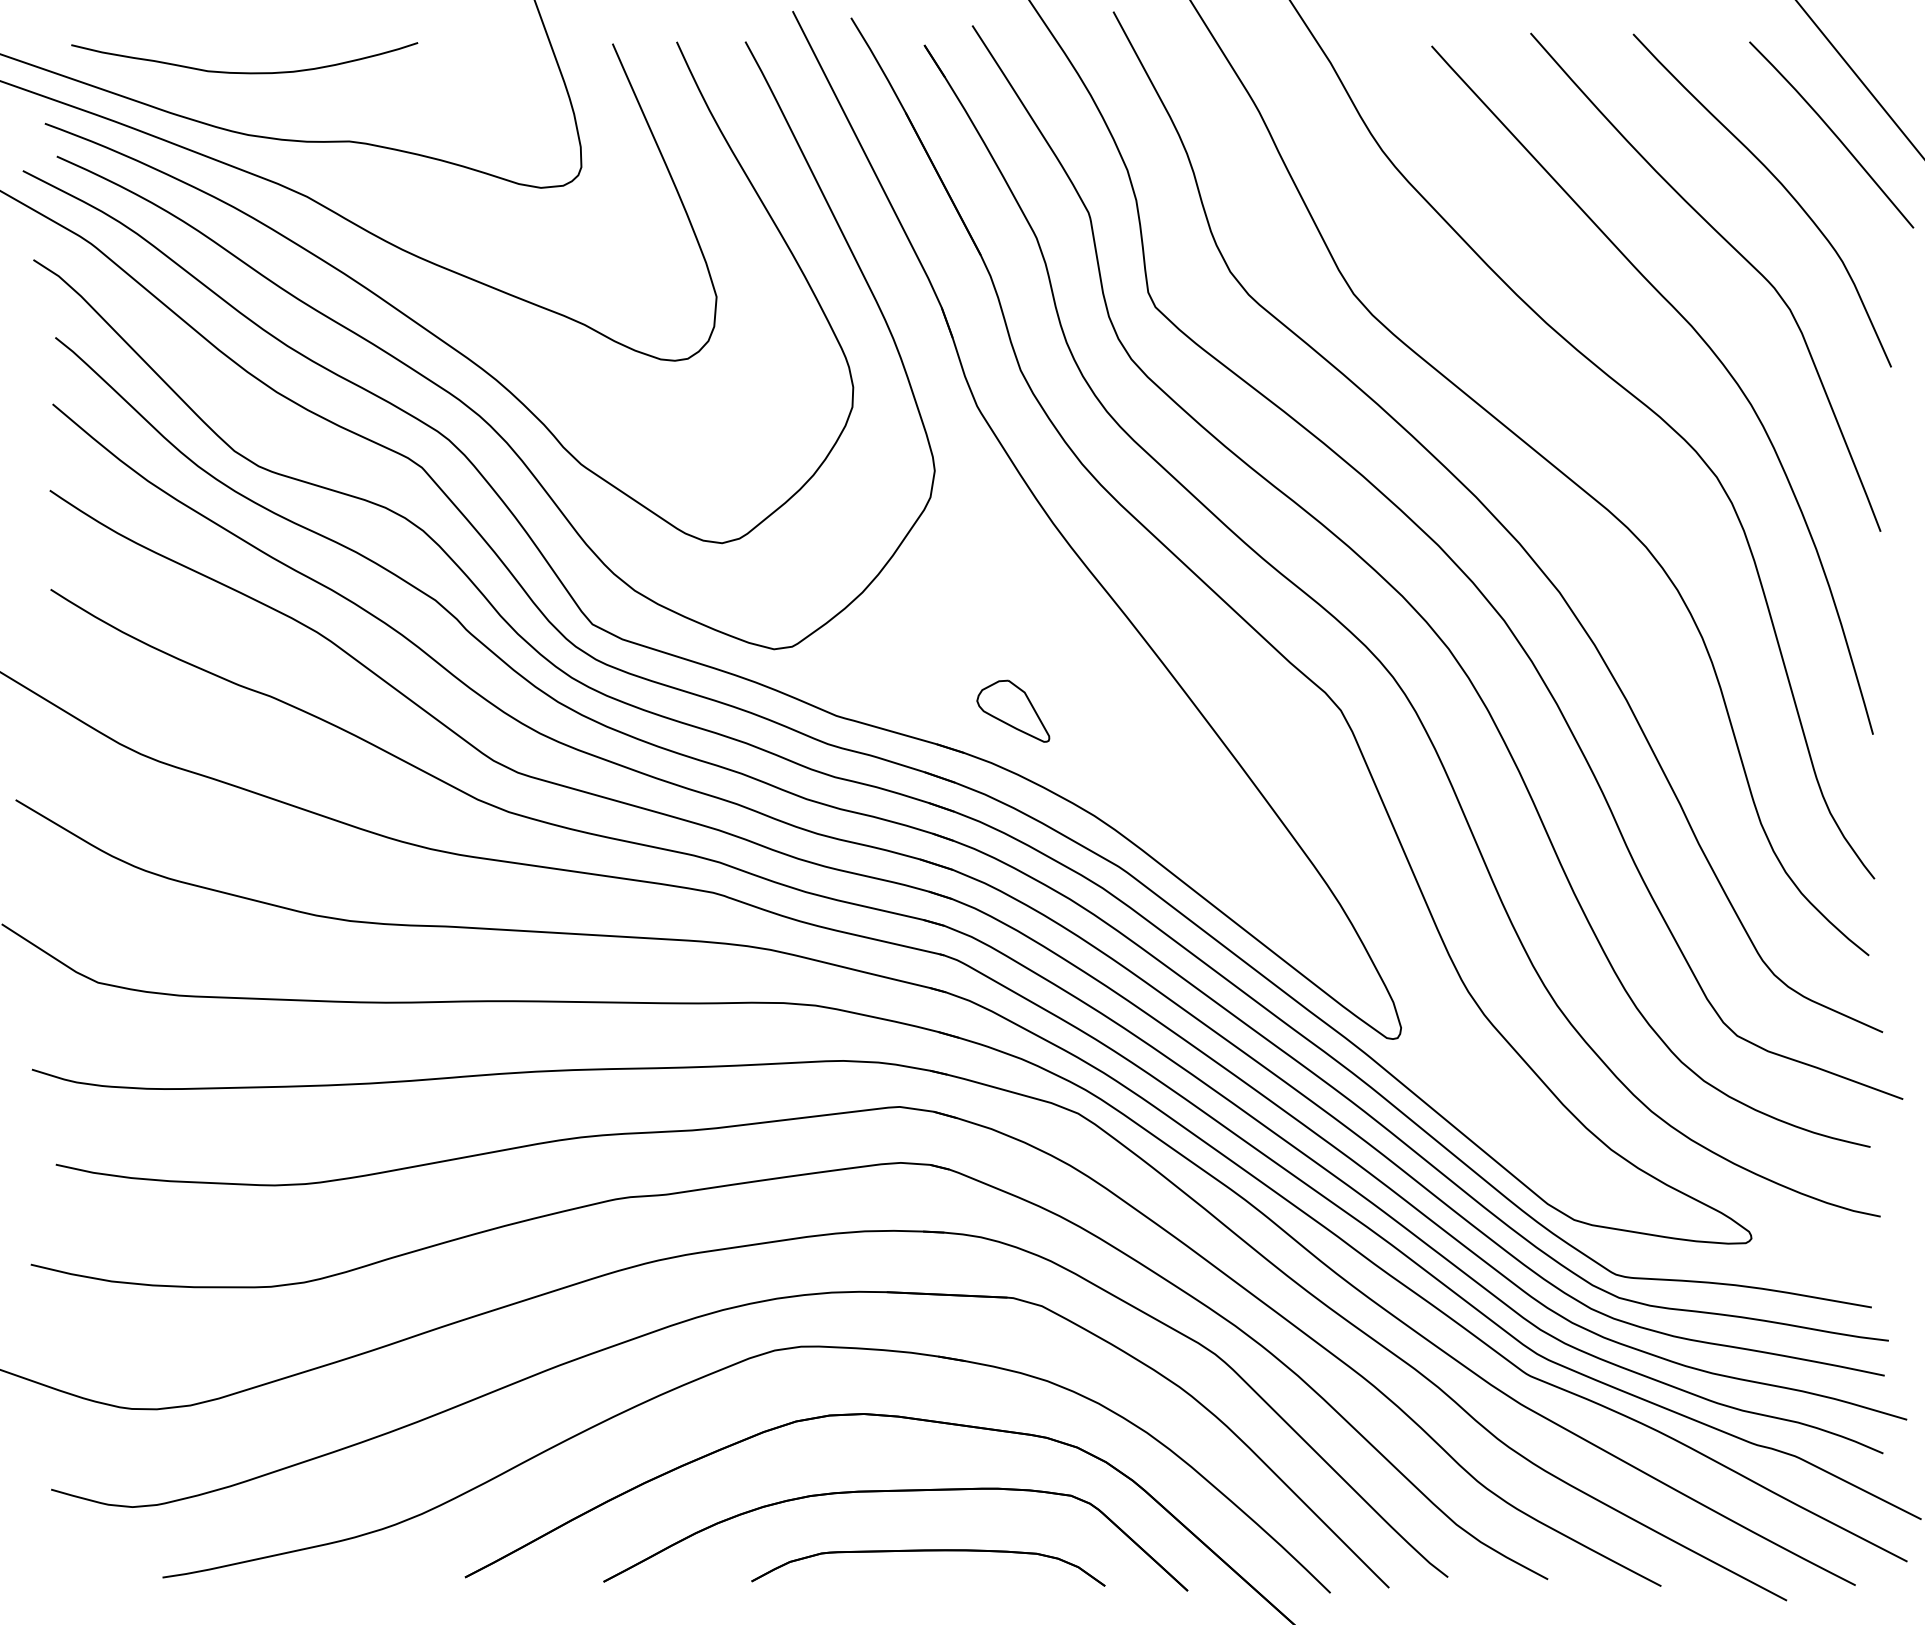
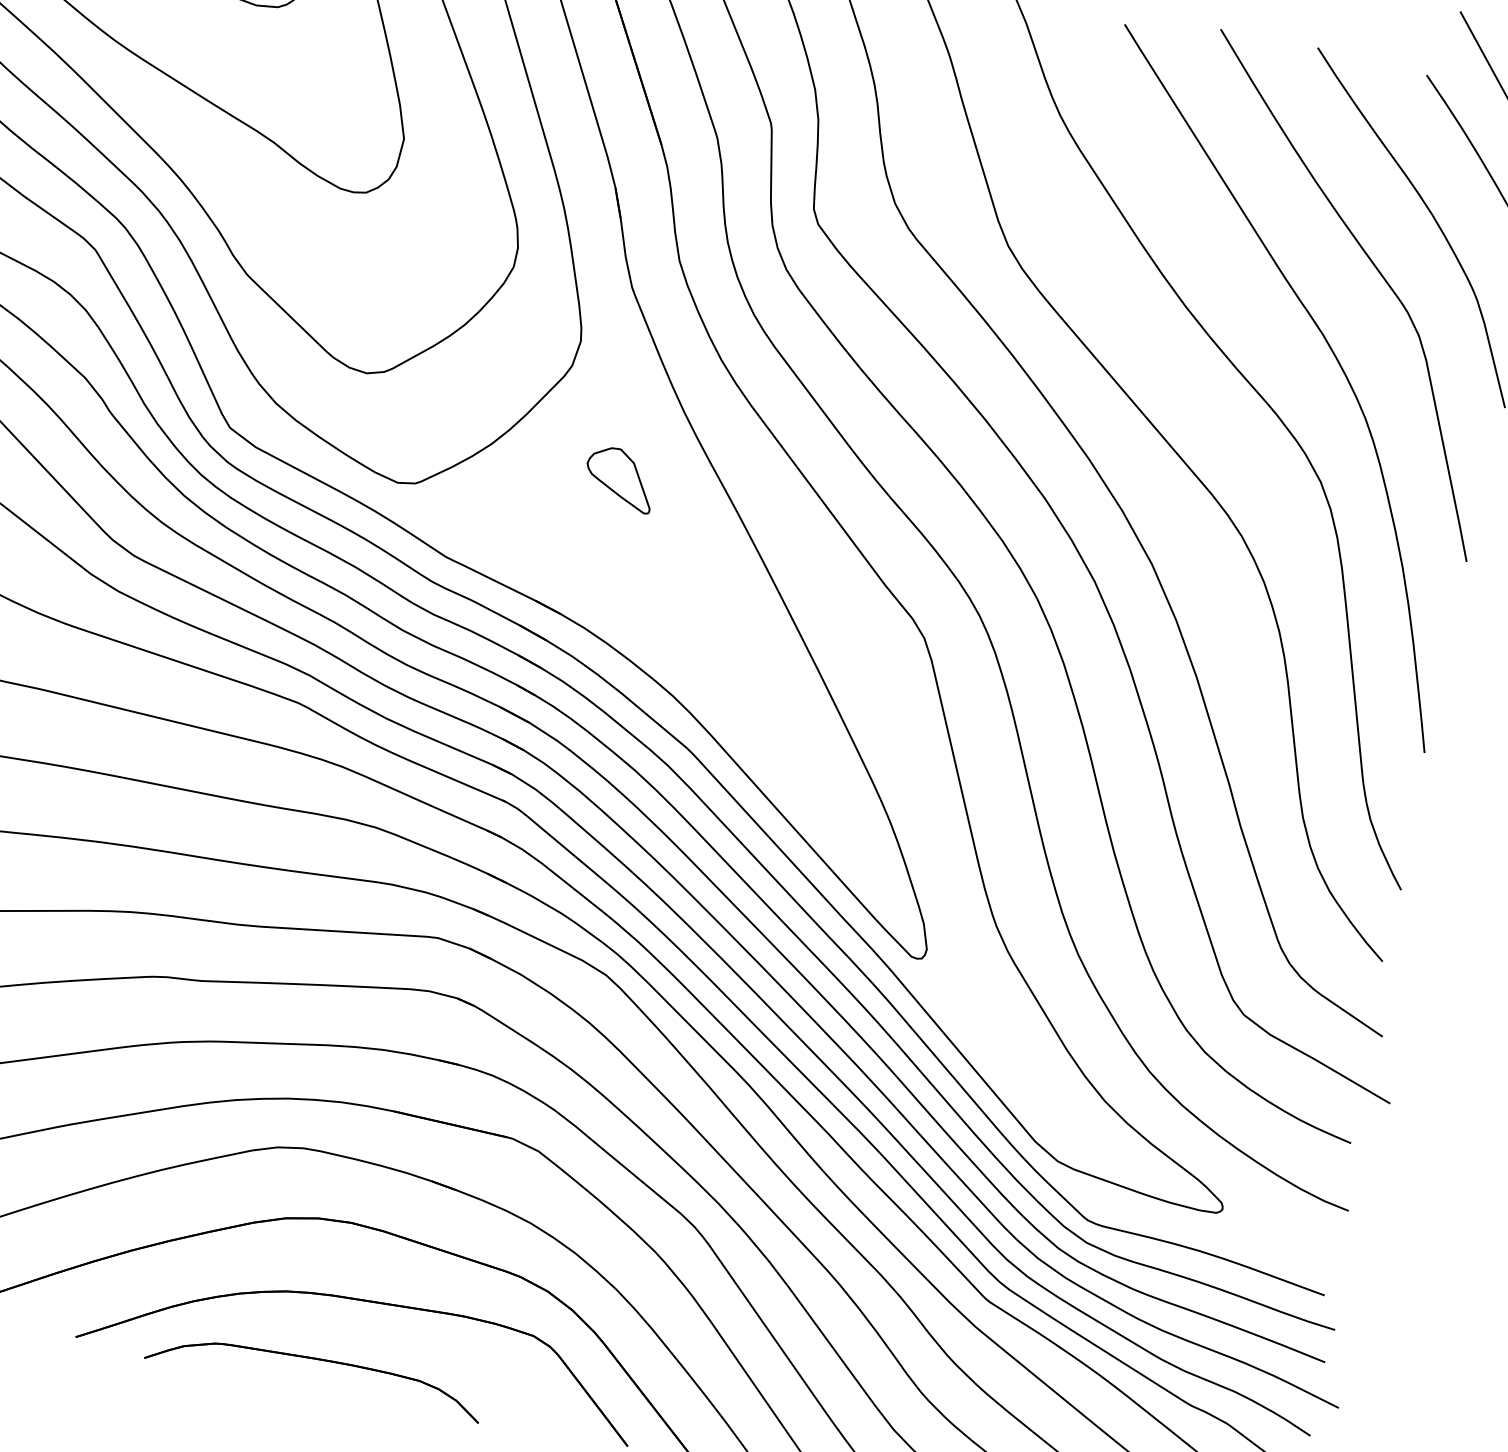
part: (1013, 710) -> (620, 478), moved
part: (928, 1551) -> (317, 1360), moved

